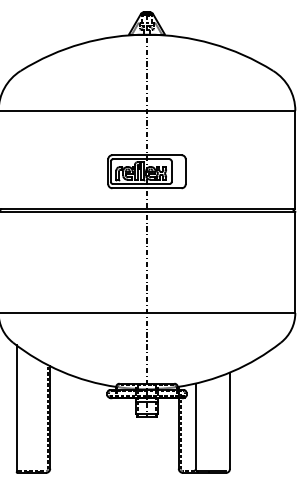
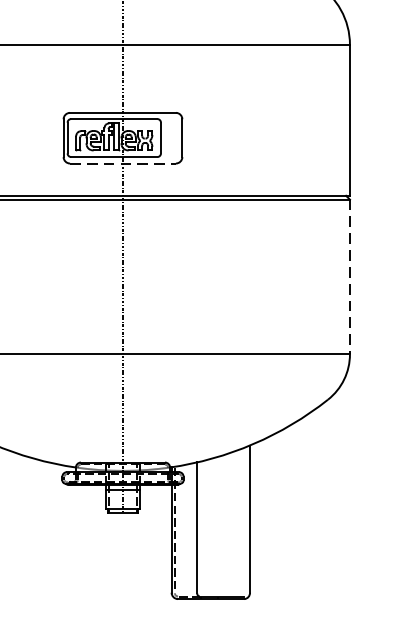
line: (147, 188) -> (123, 163), solid -> dashed
line: (295, 262) -> (350, 277), solid -> dashed

